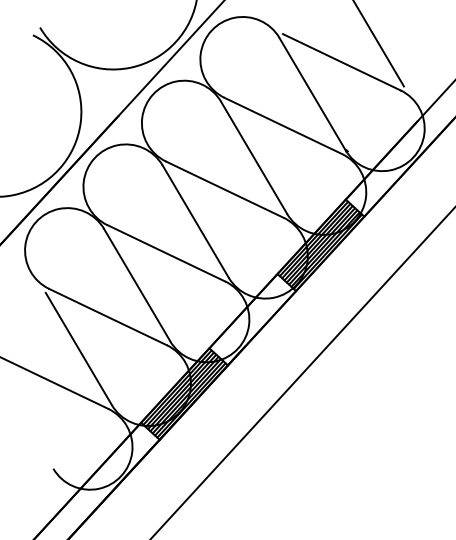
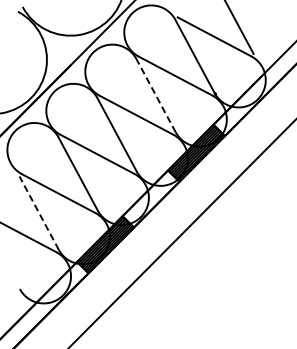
line: (254, 157) -> (156, 95), solid -> dashed
line: (79, 349) -> (39, 213), solid -> dashed

